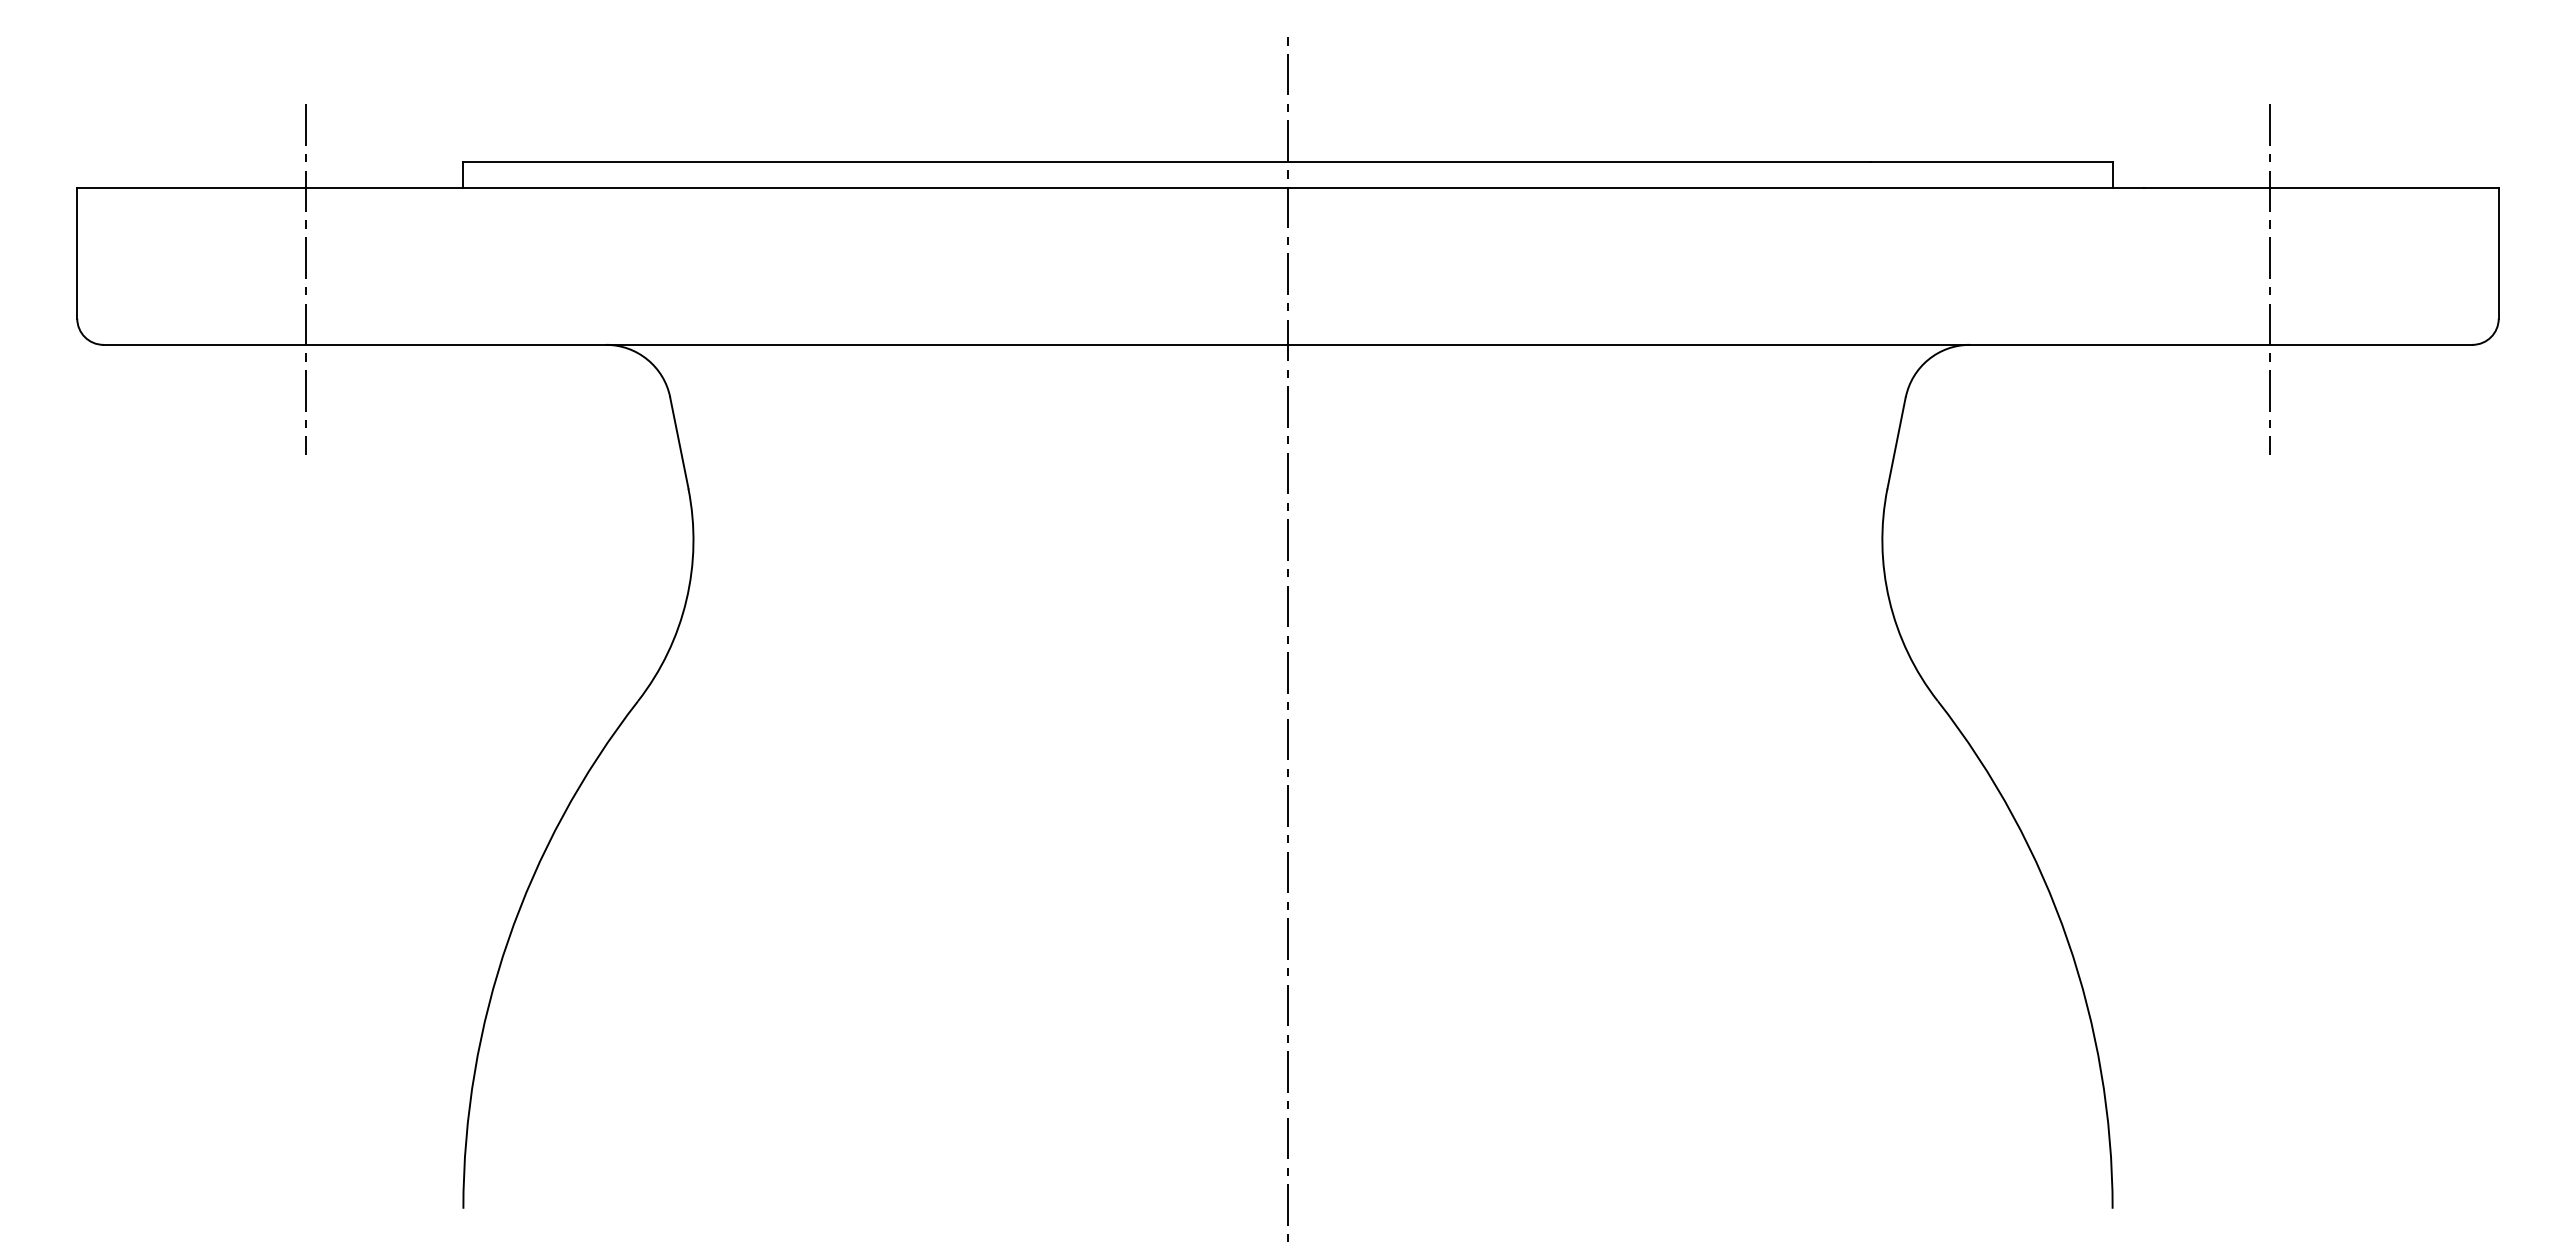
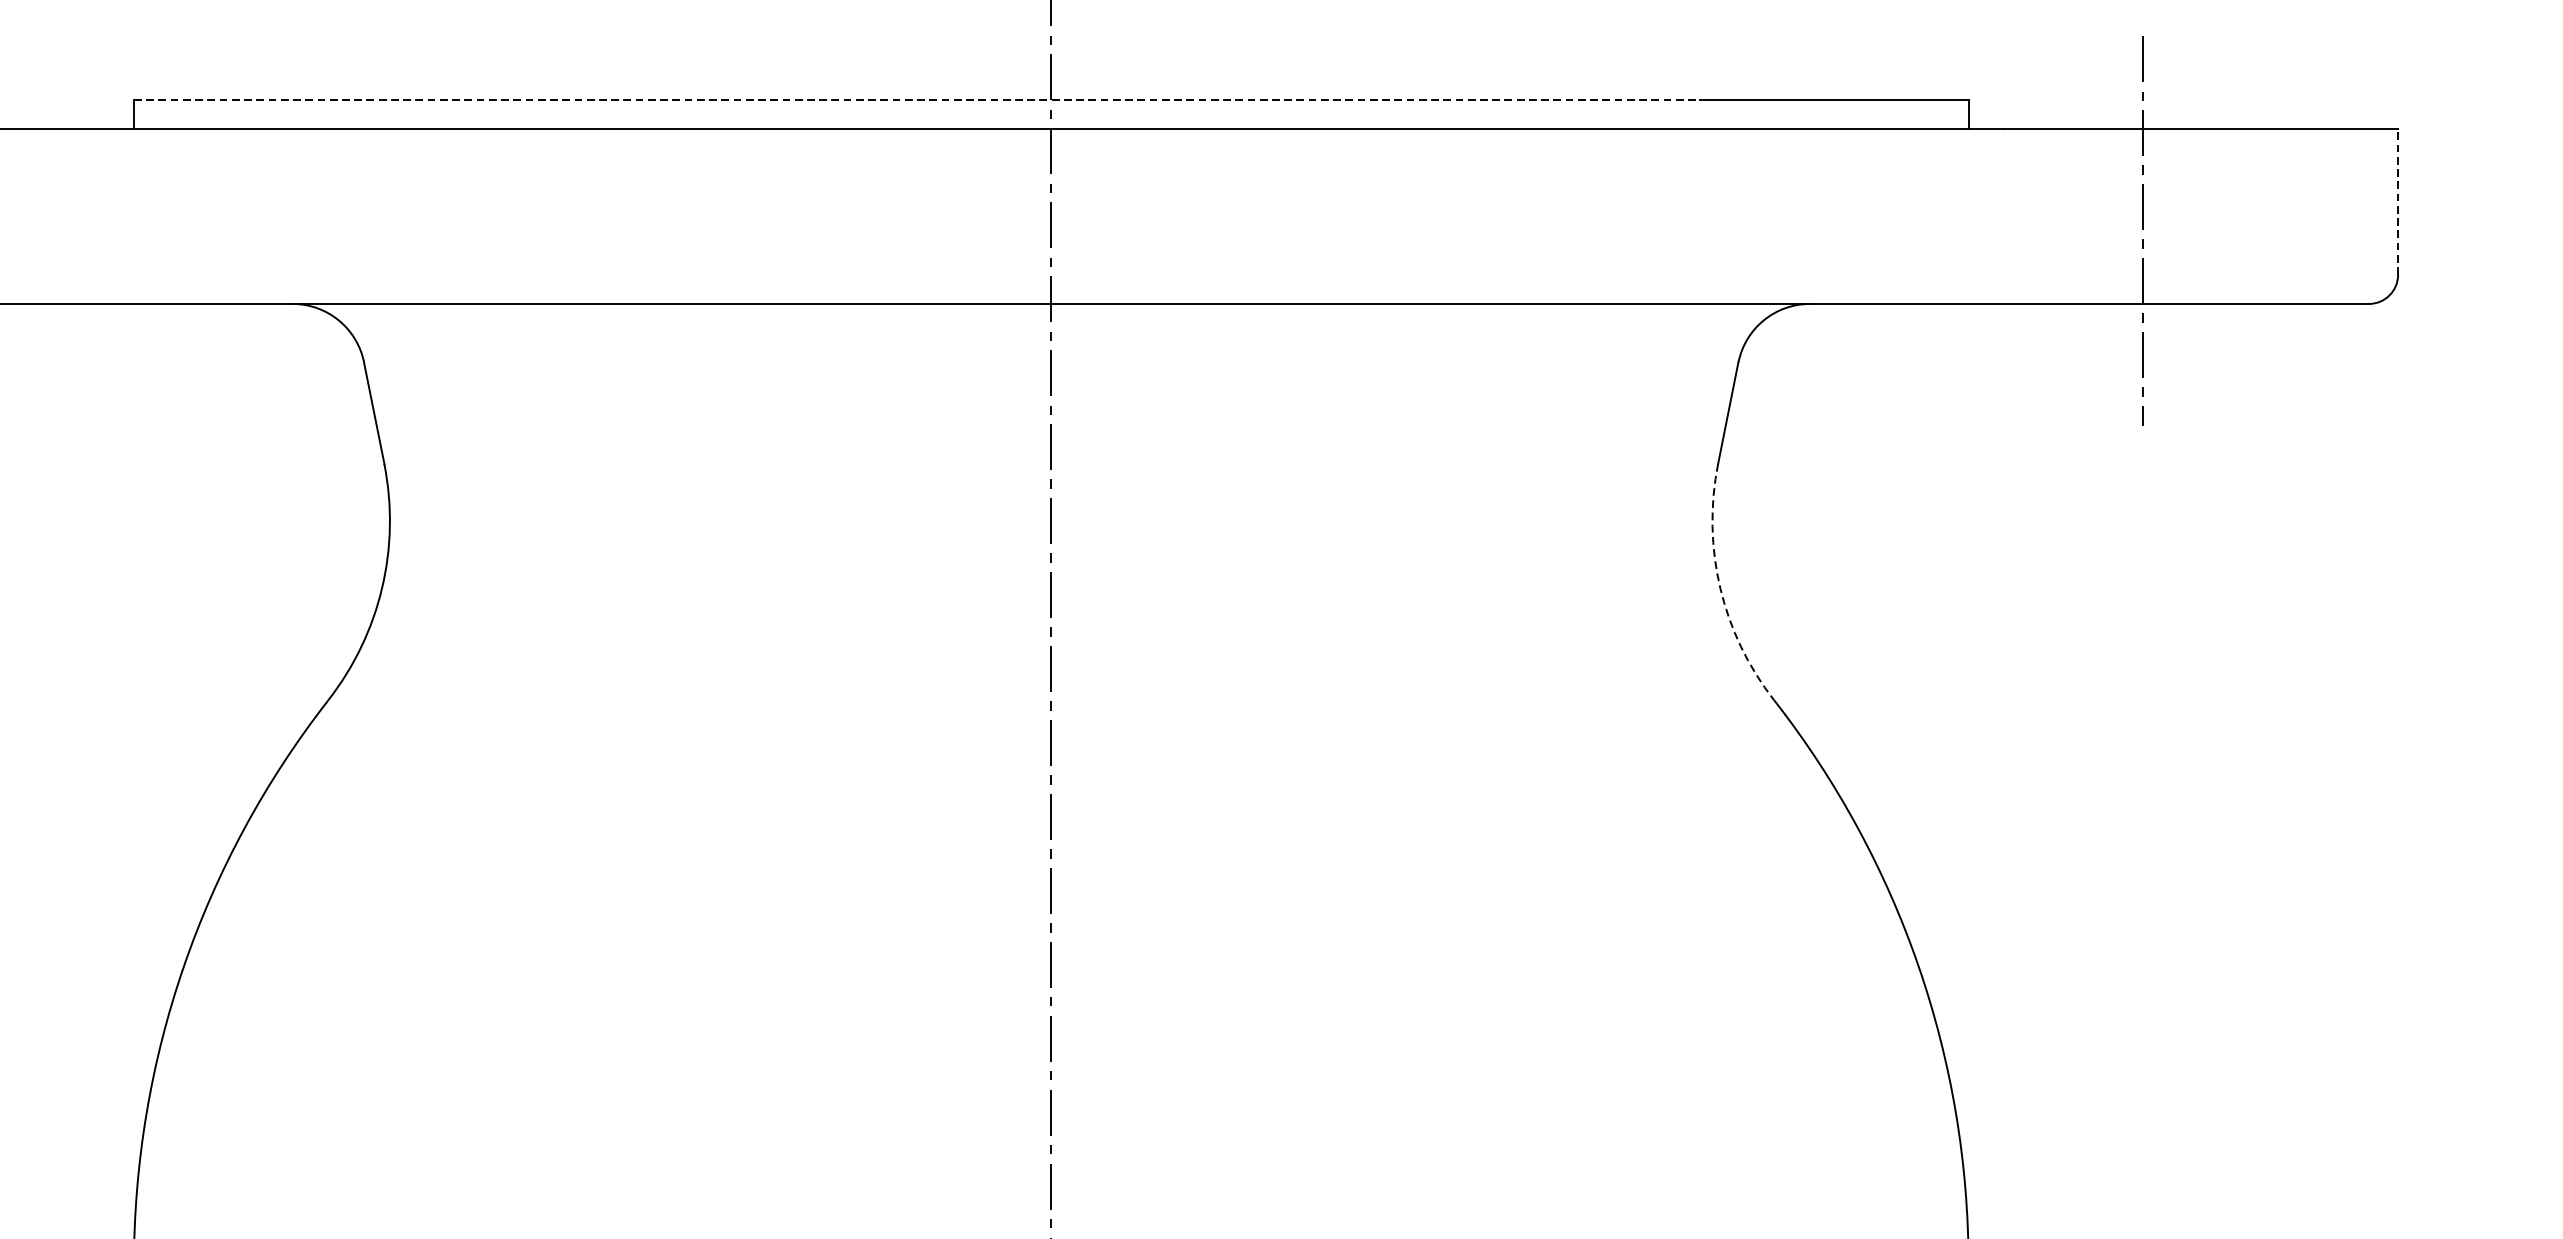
line: (1167, 161) -> (917, 99), solid -> dashed
line: (2498, 252) -> (2397, 201), solid -> dashed
arc: (1889, 600) -> (1720, 588), solid -> dashed

